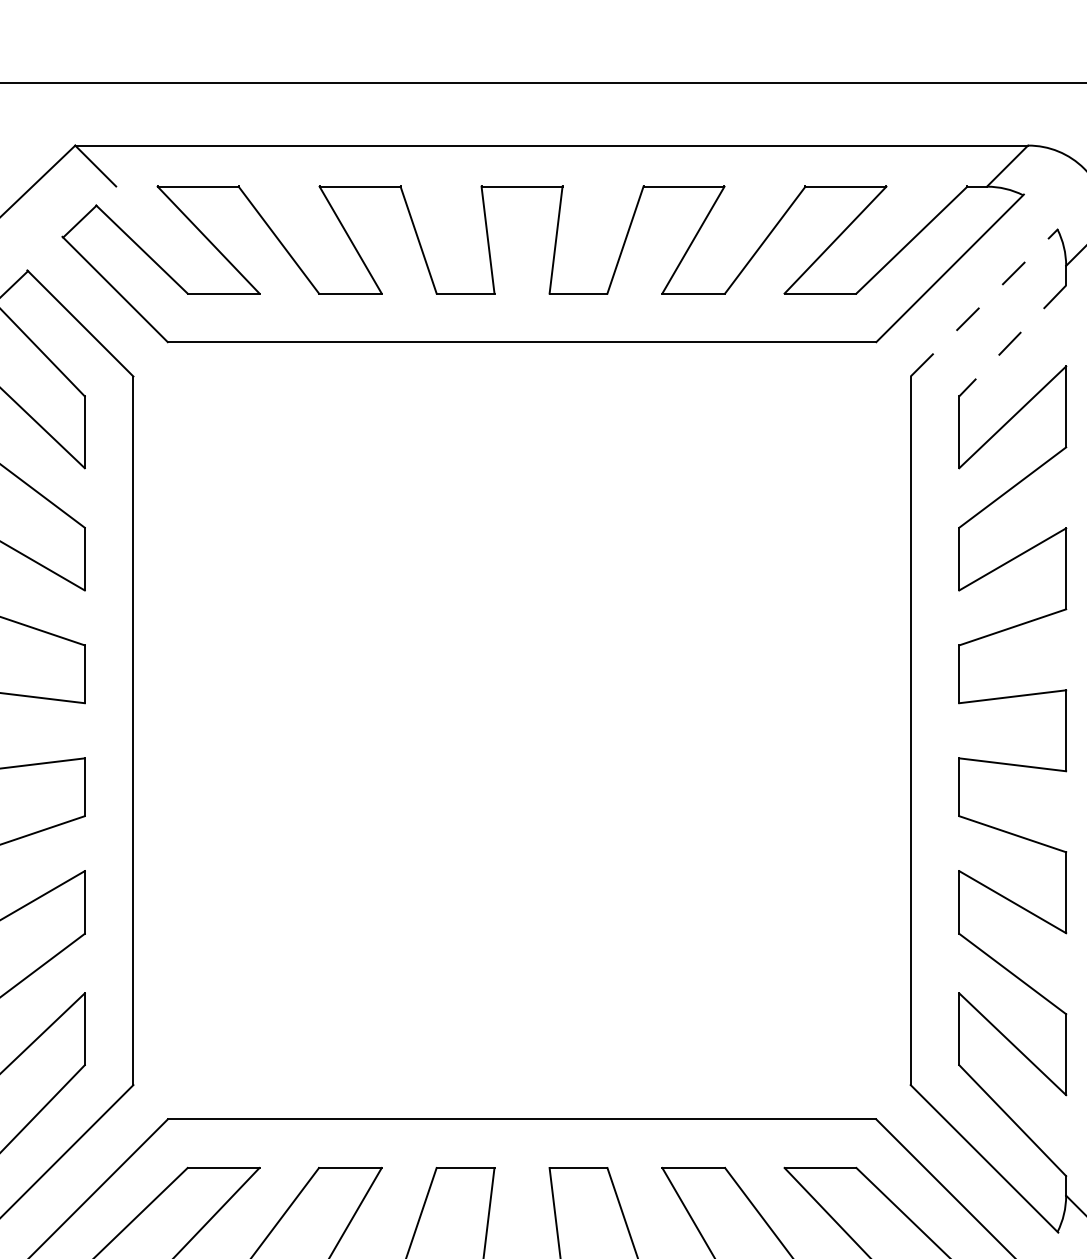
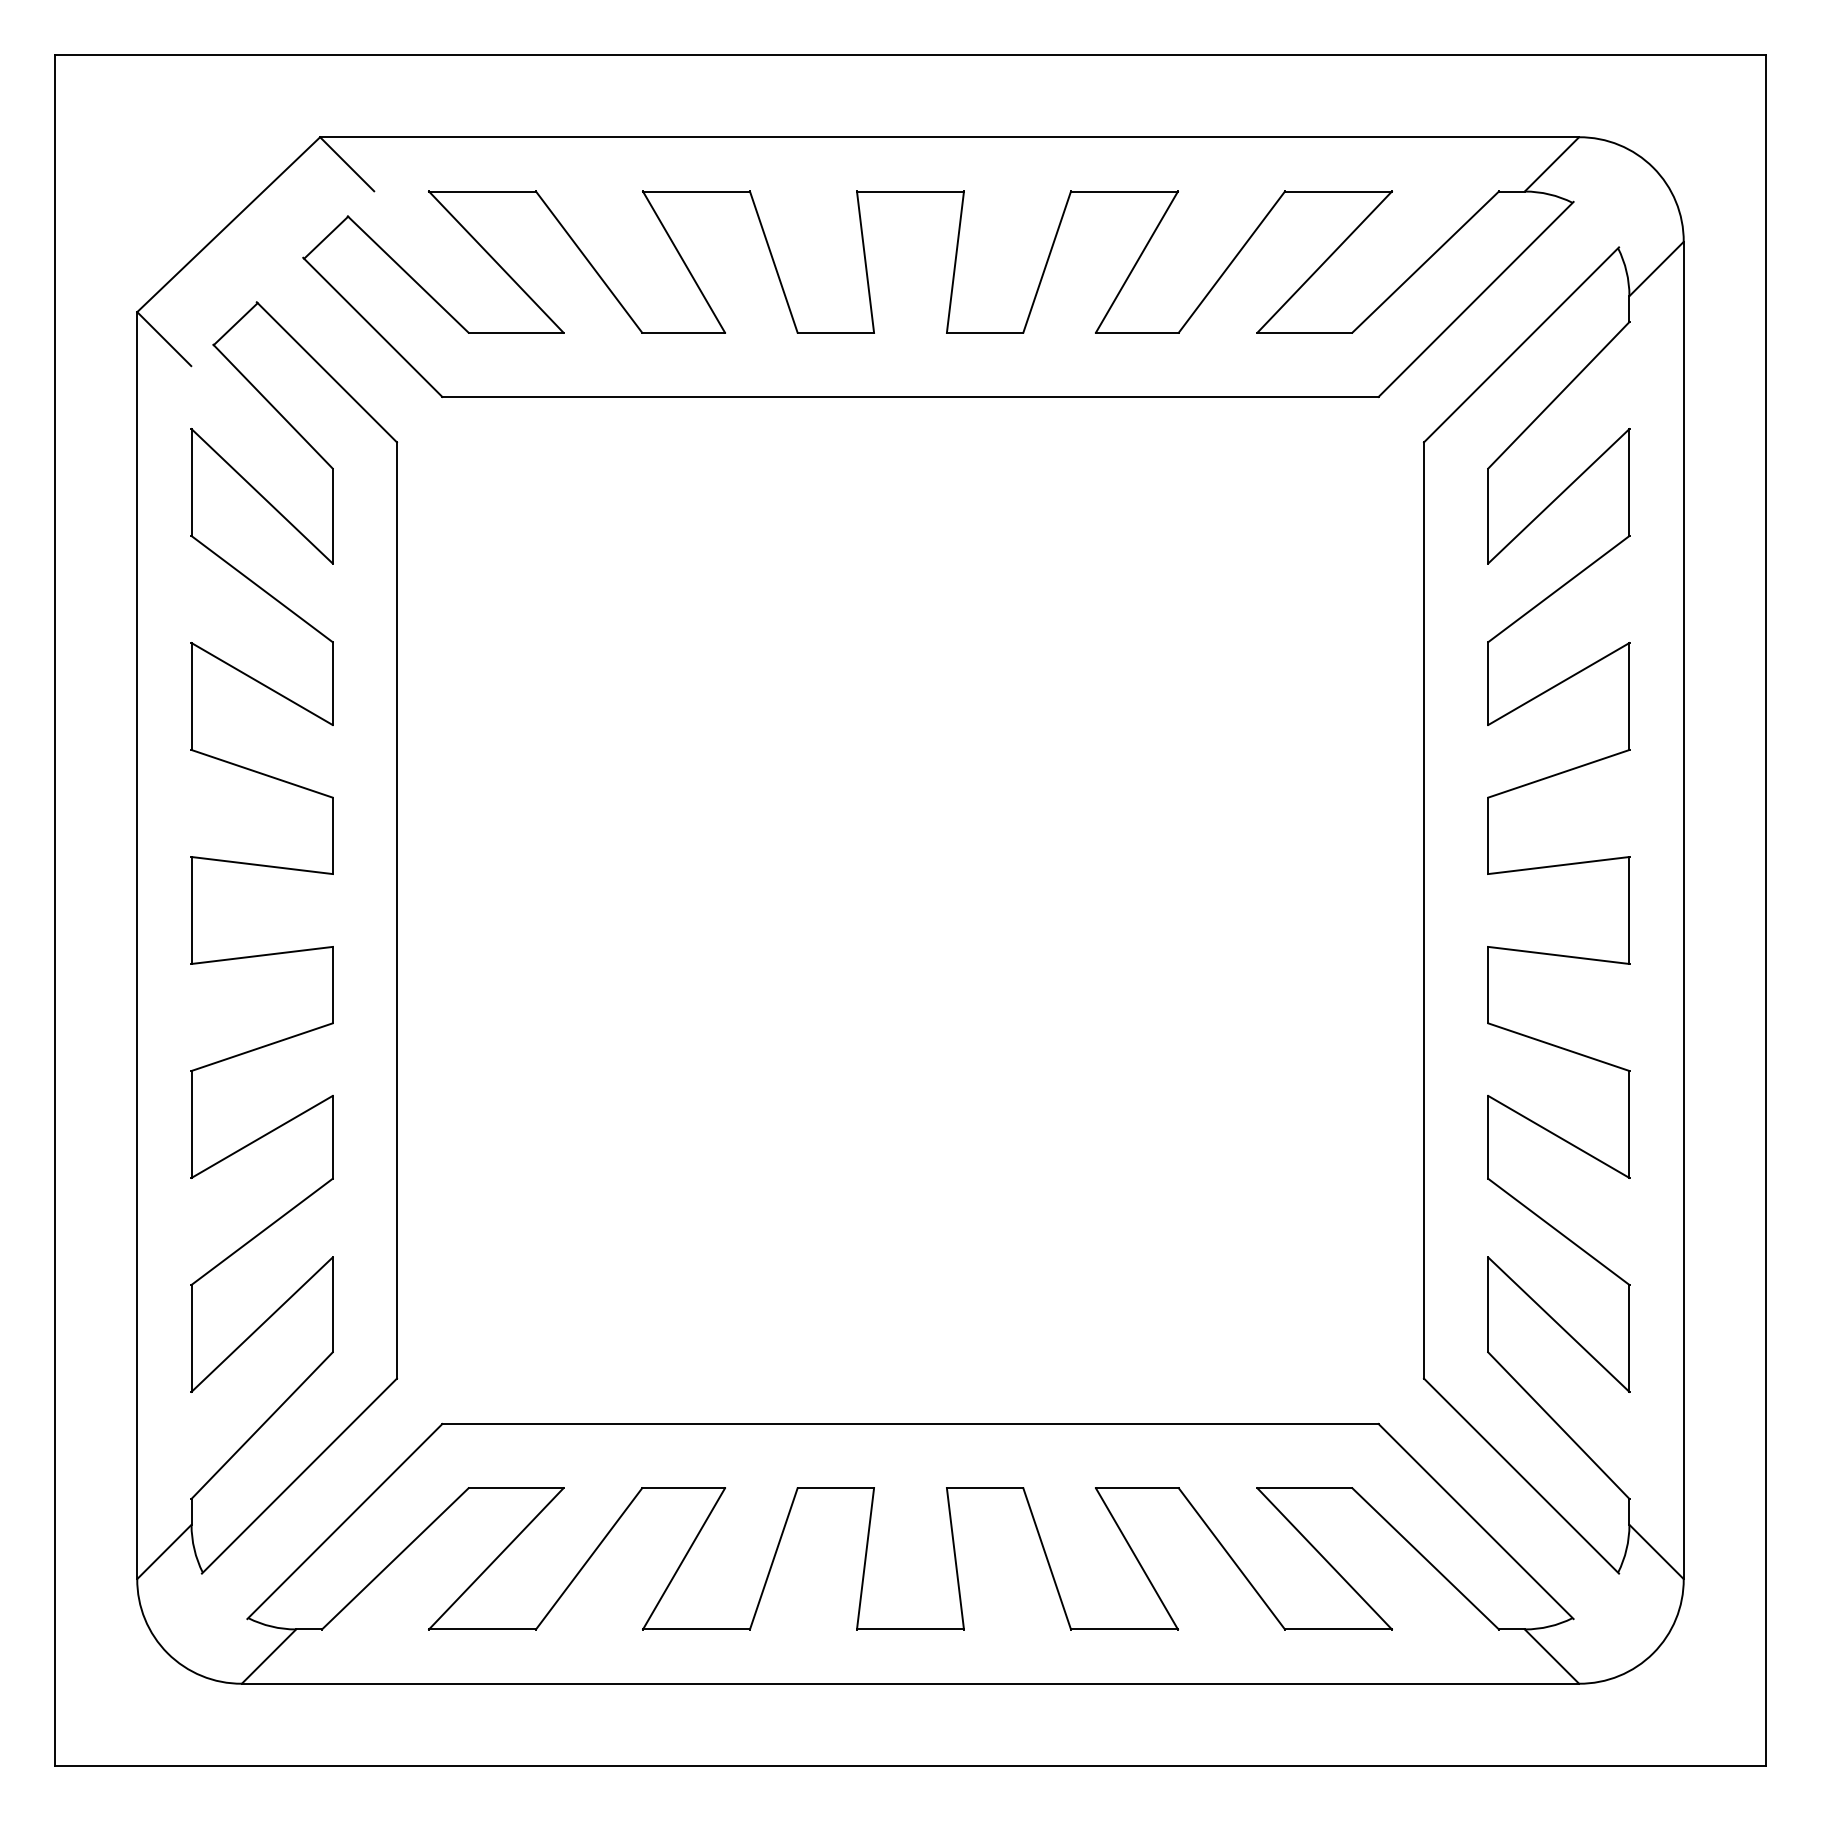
line: (984, 302) -> (1521, 344), dashed -> solid
line: (1012, 341) -> (1558, 395), dashed -> solid

